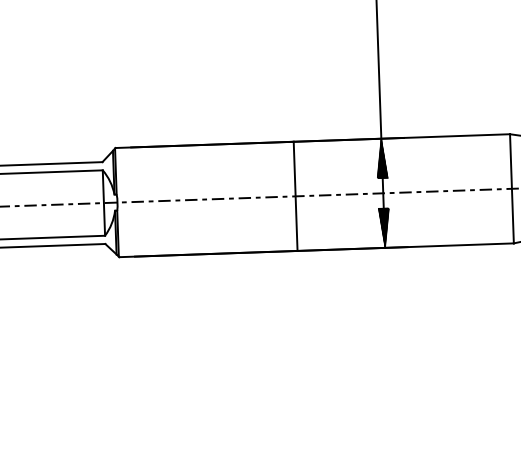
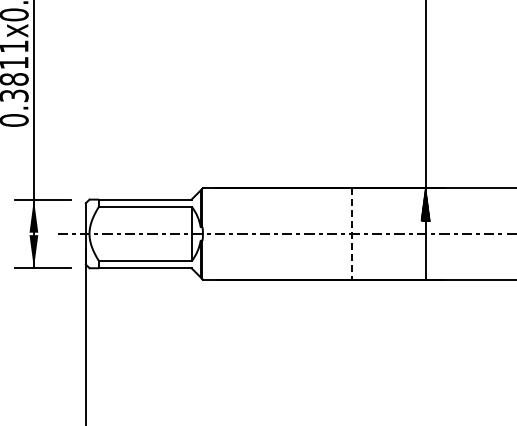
line: (295, 195) -> (352, 233), solid -> dashed
hatch: (384, 227) -> (425, 262), removed

